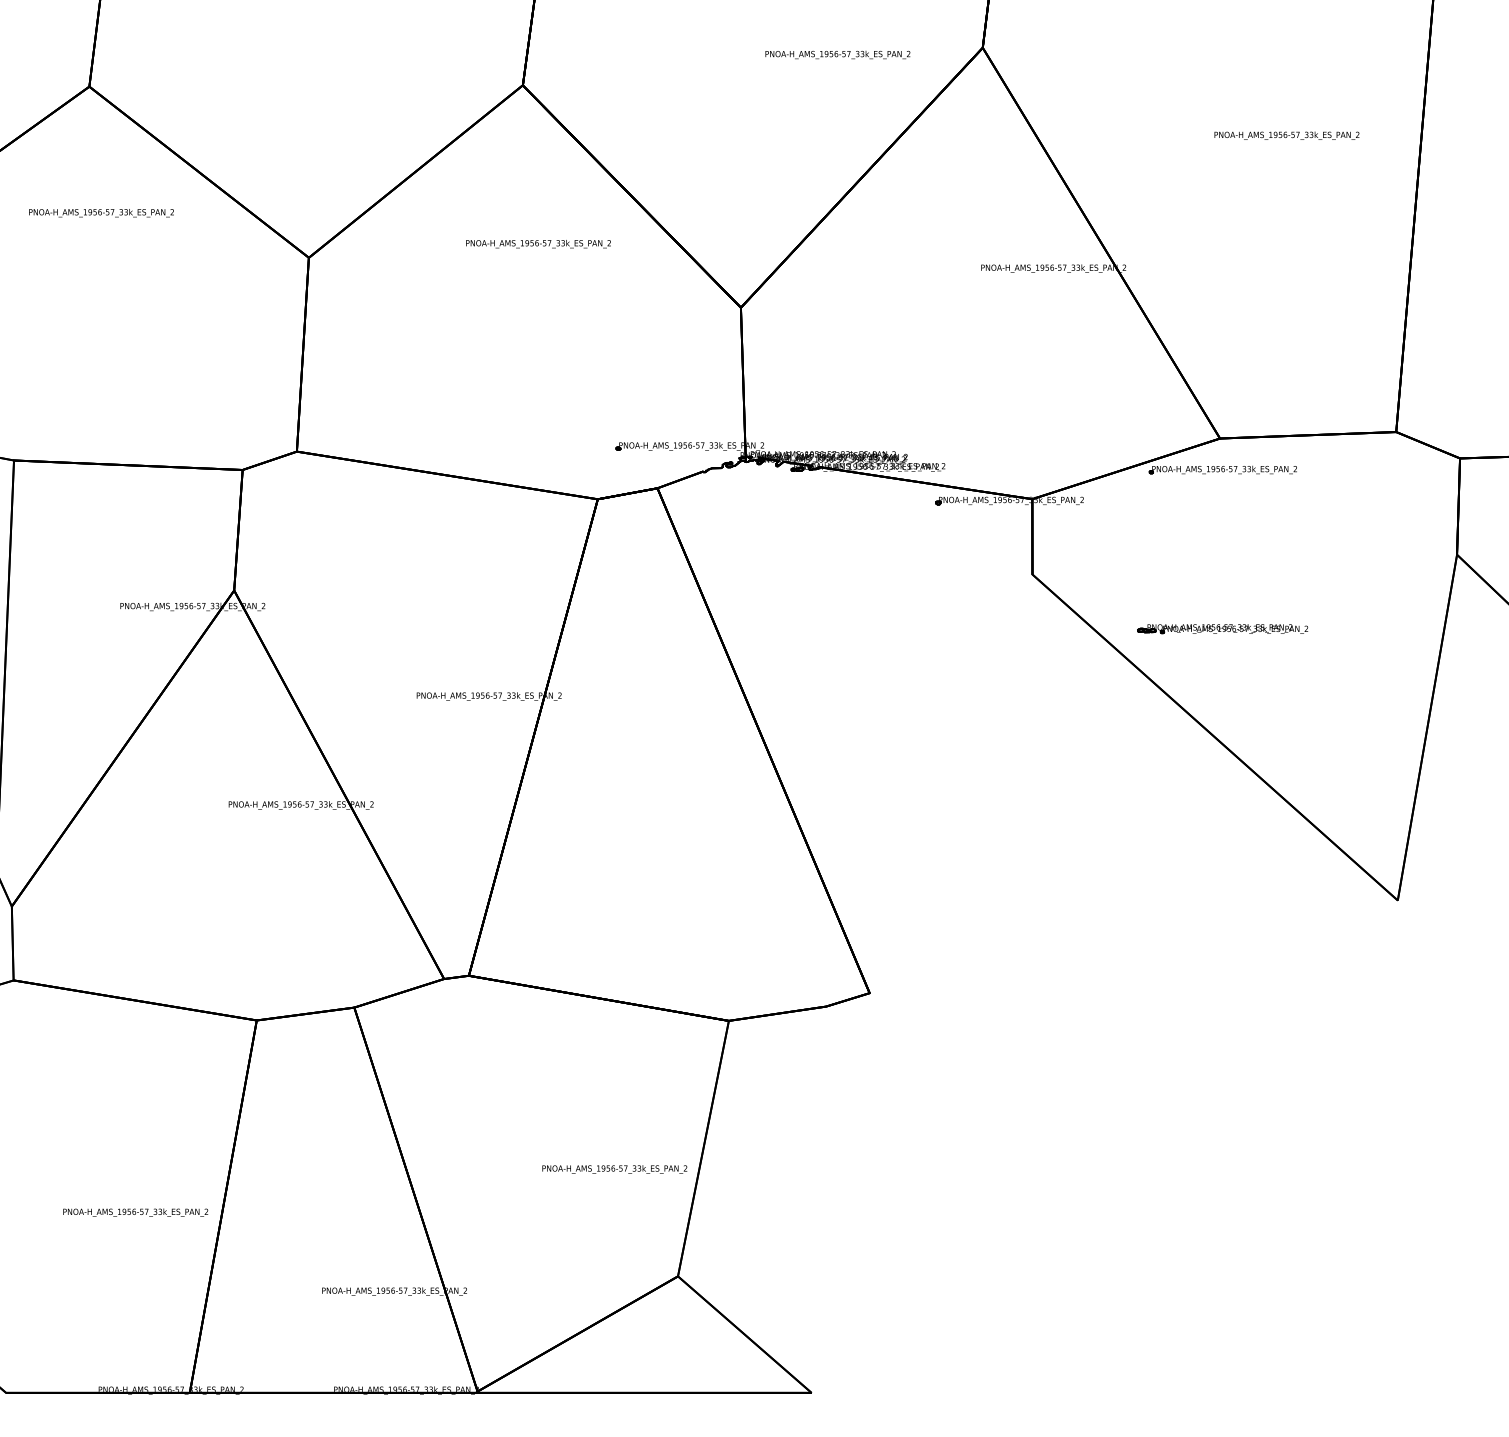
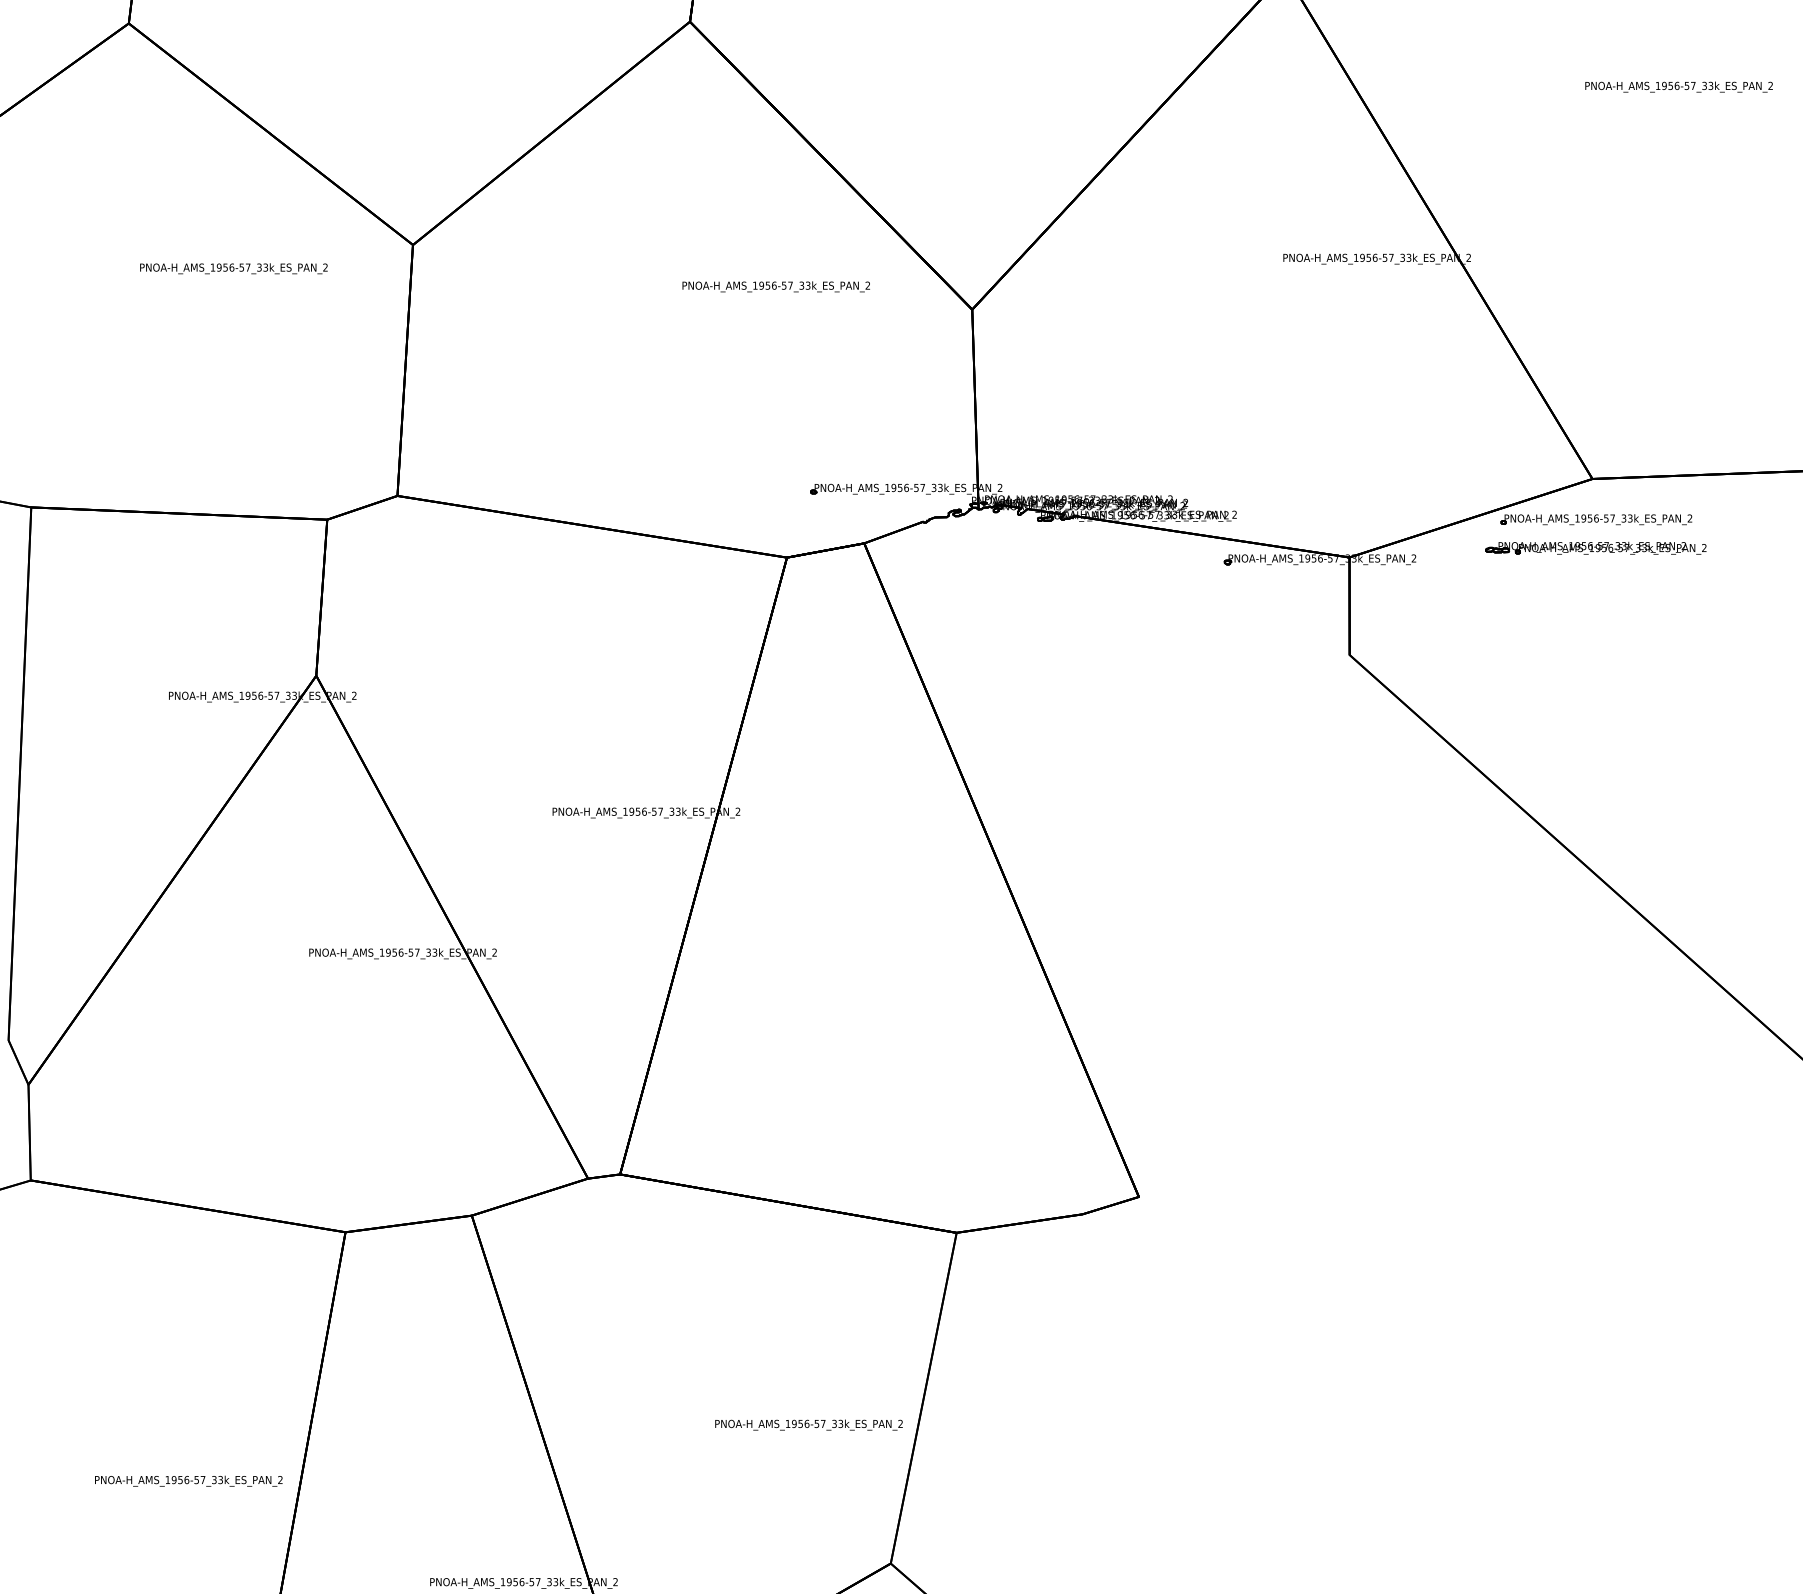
text: (101, 213) -> (233, 269), moved
text: (538, 244) -> (776, 287), moved
part: (1222, 629) -> (1595, 548), moved

